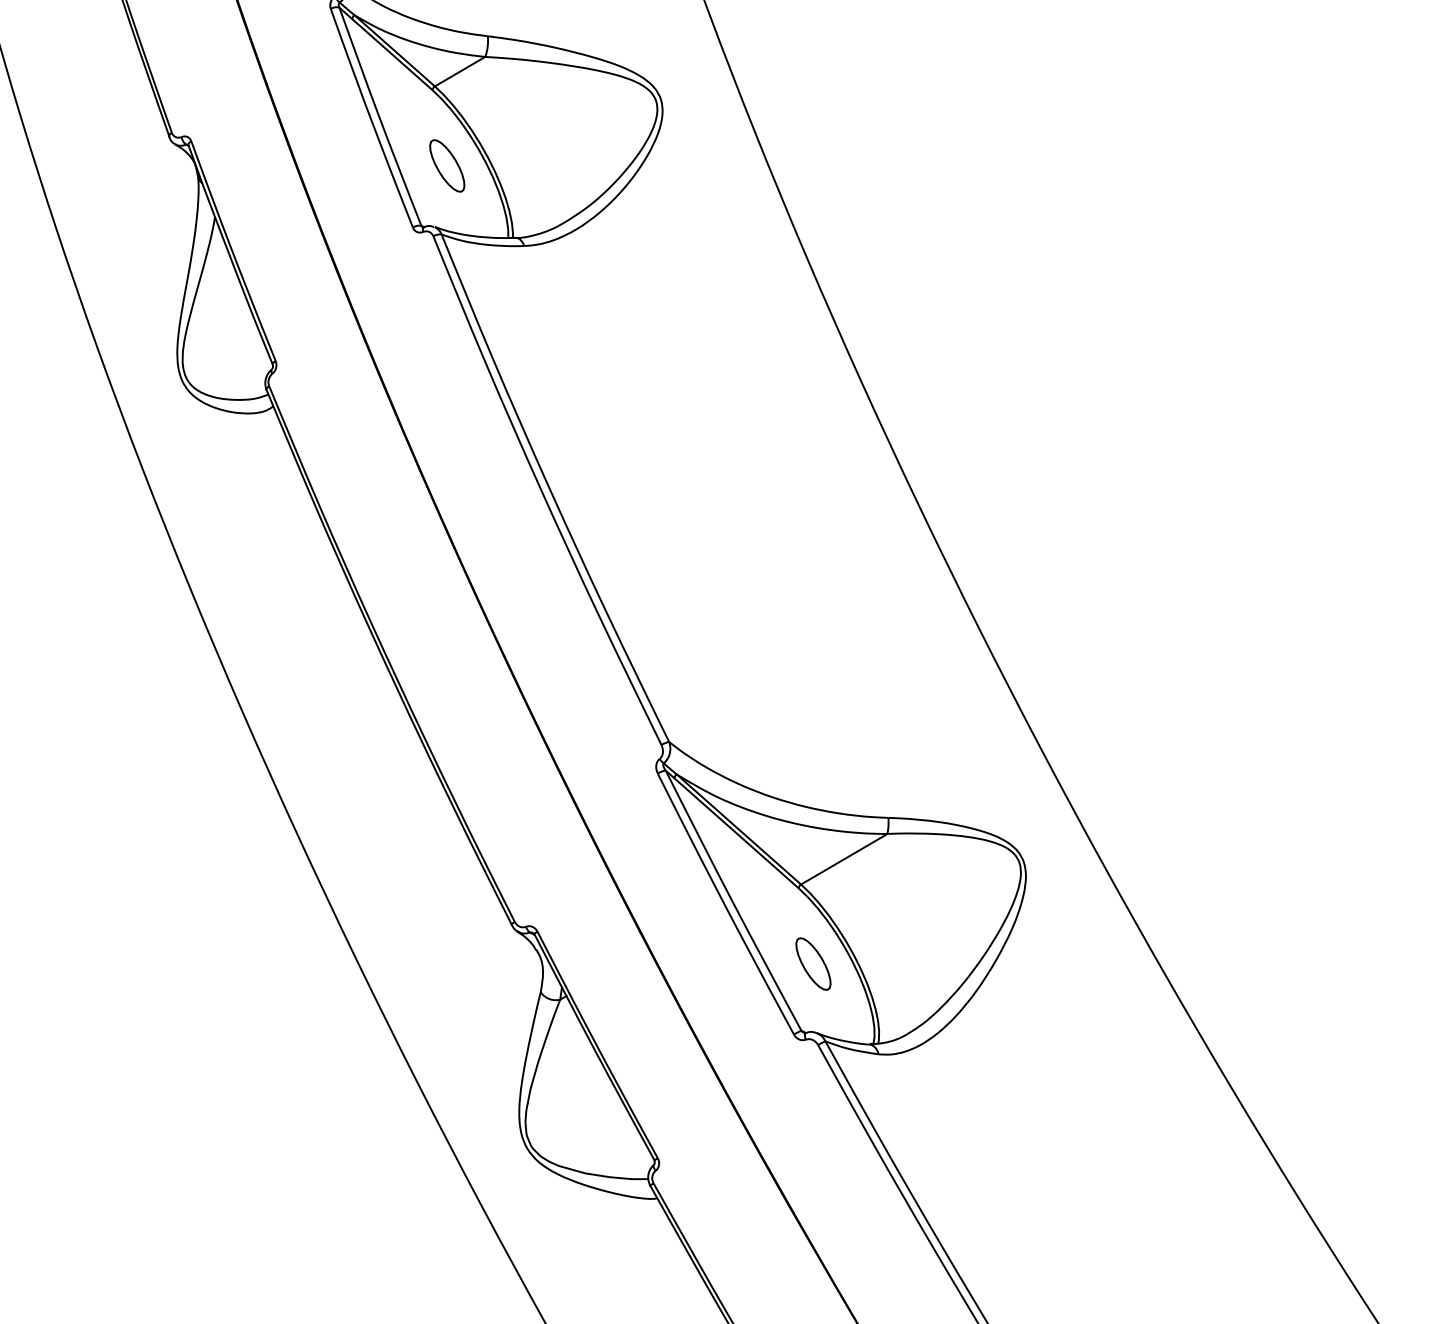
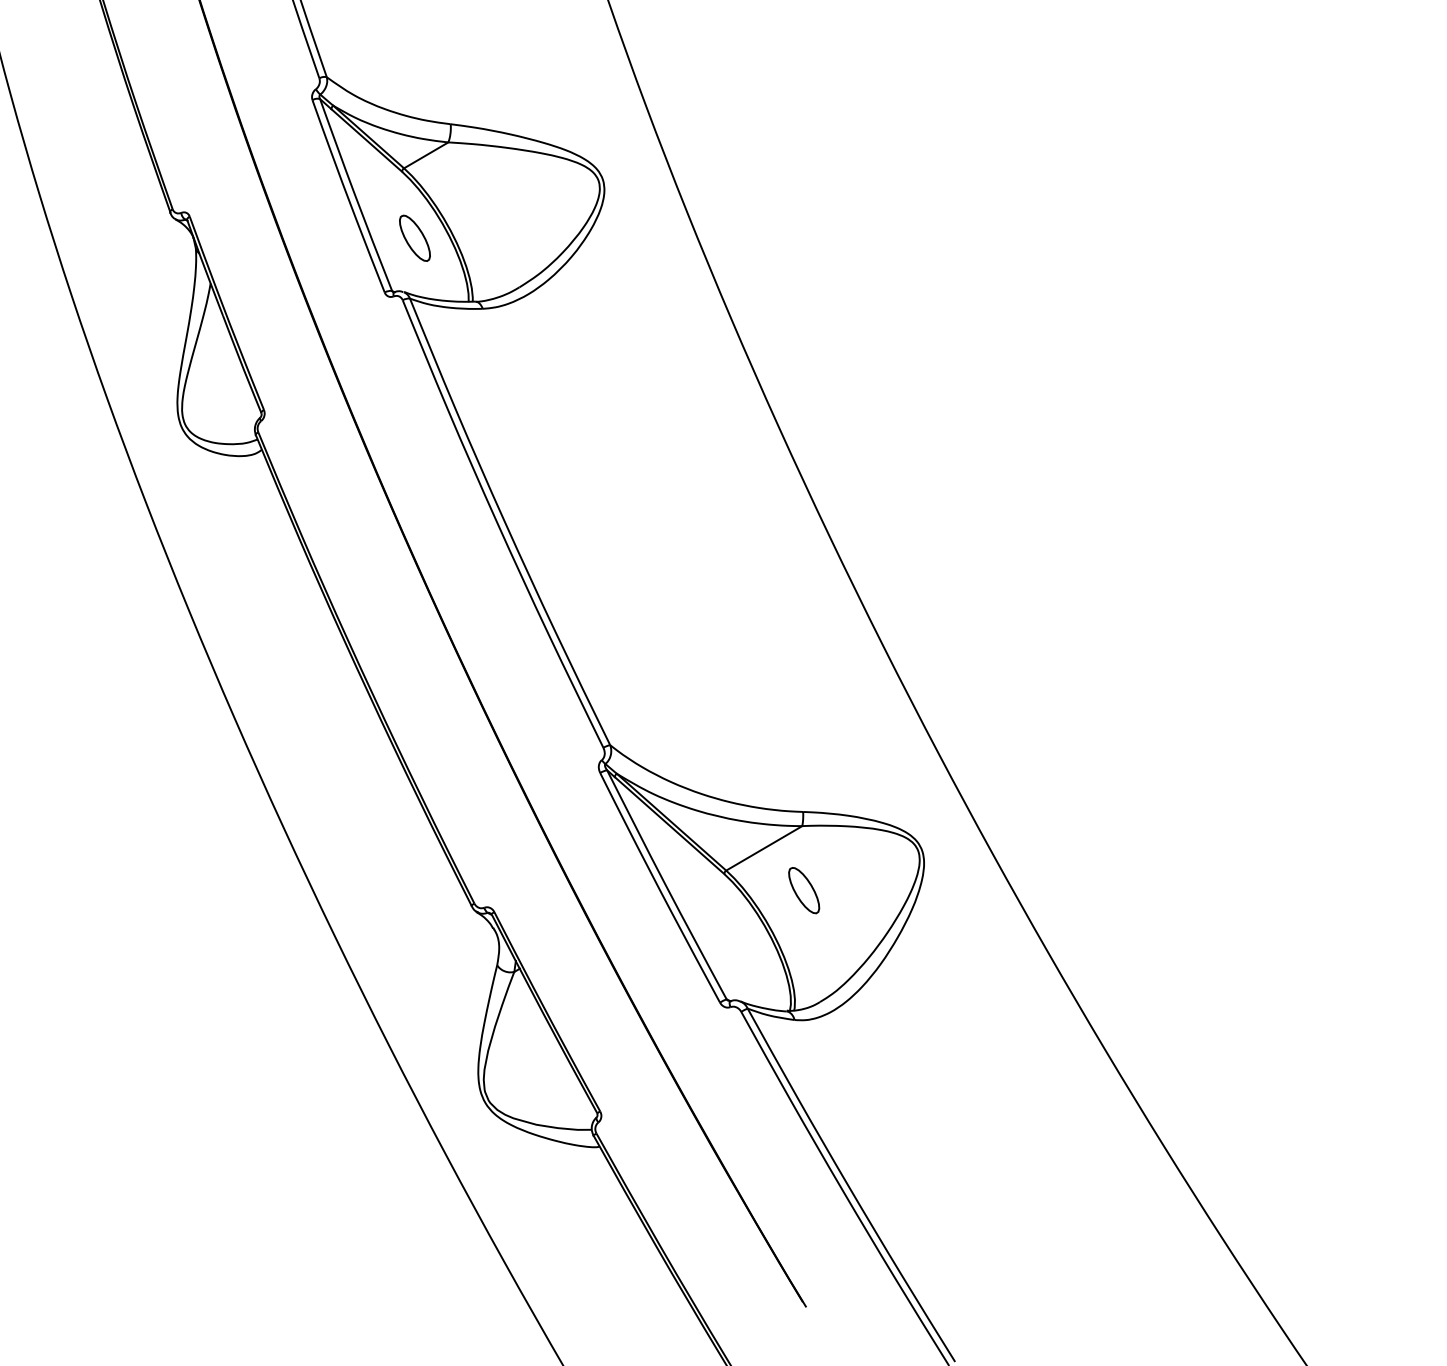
part: (813, 963) -> (804, 890), moved

